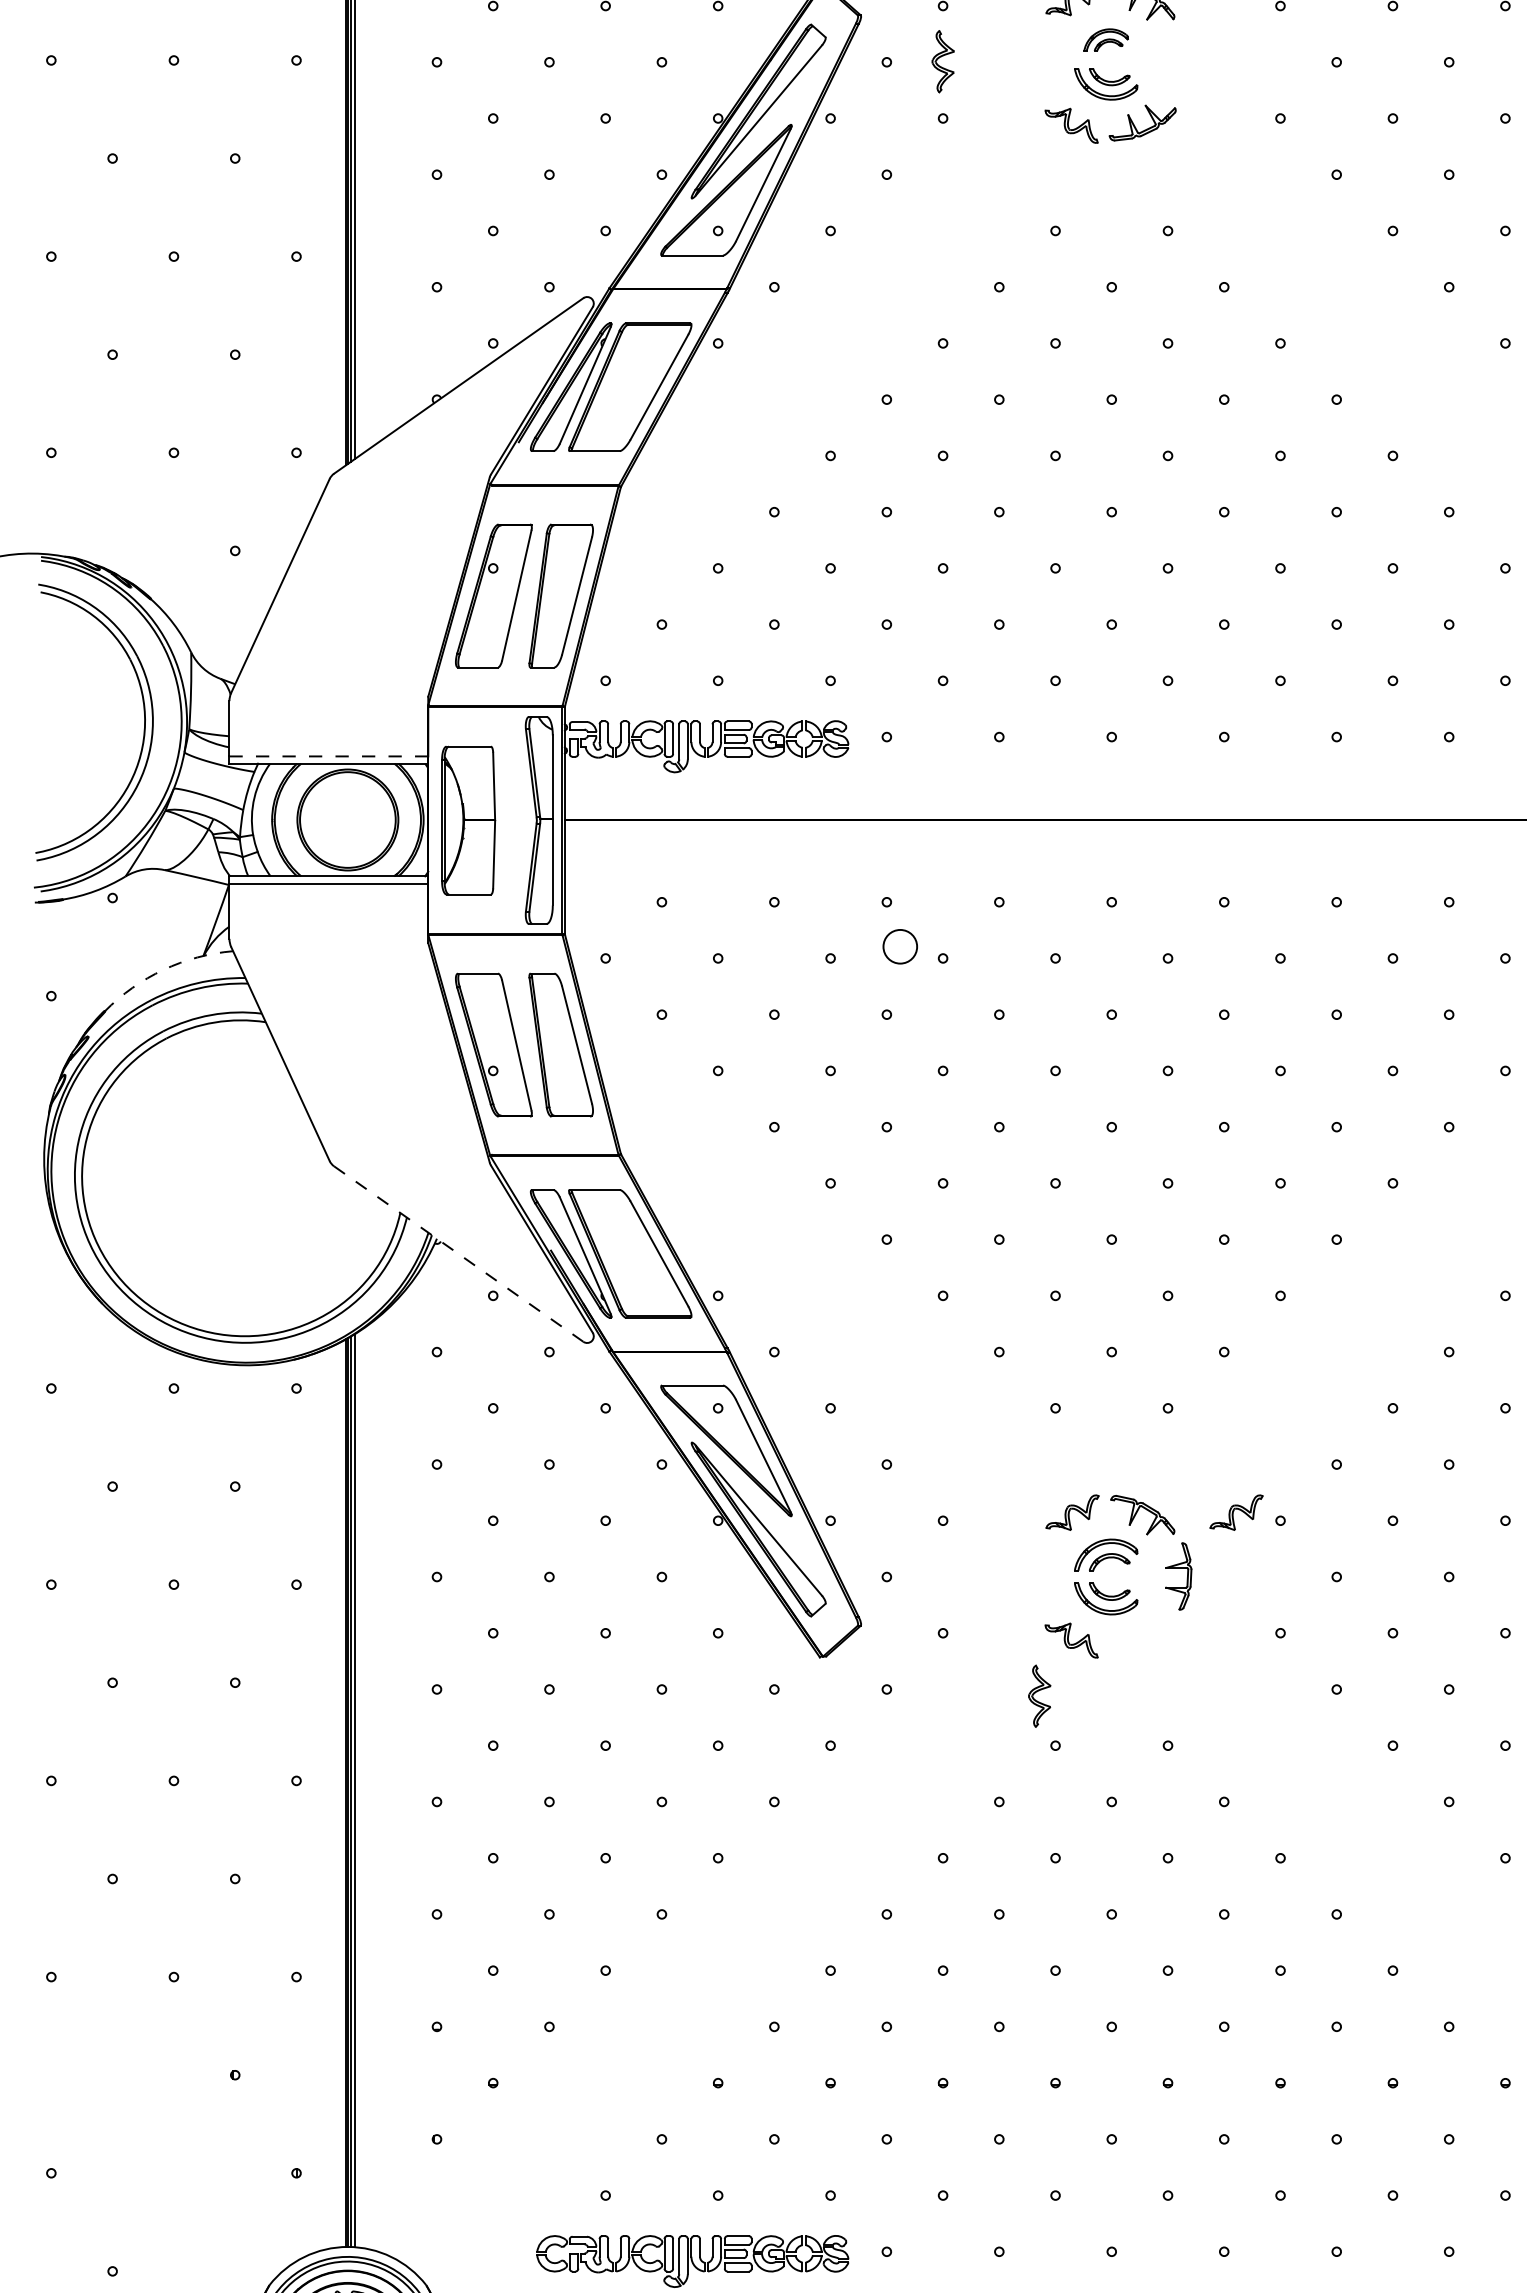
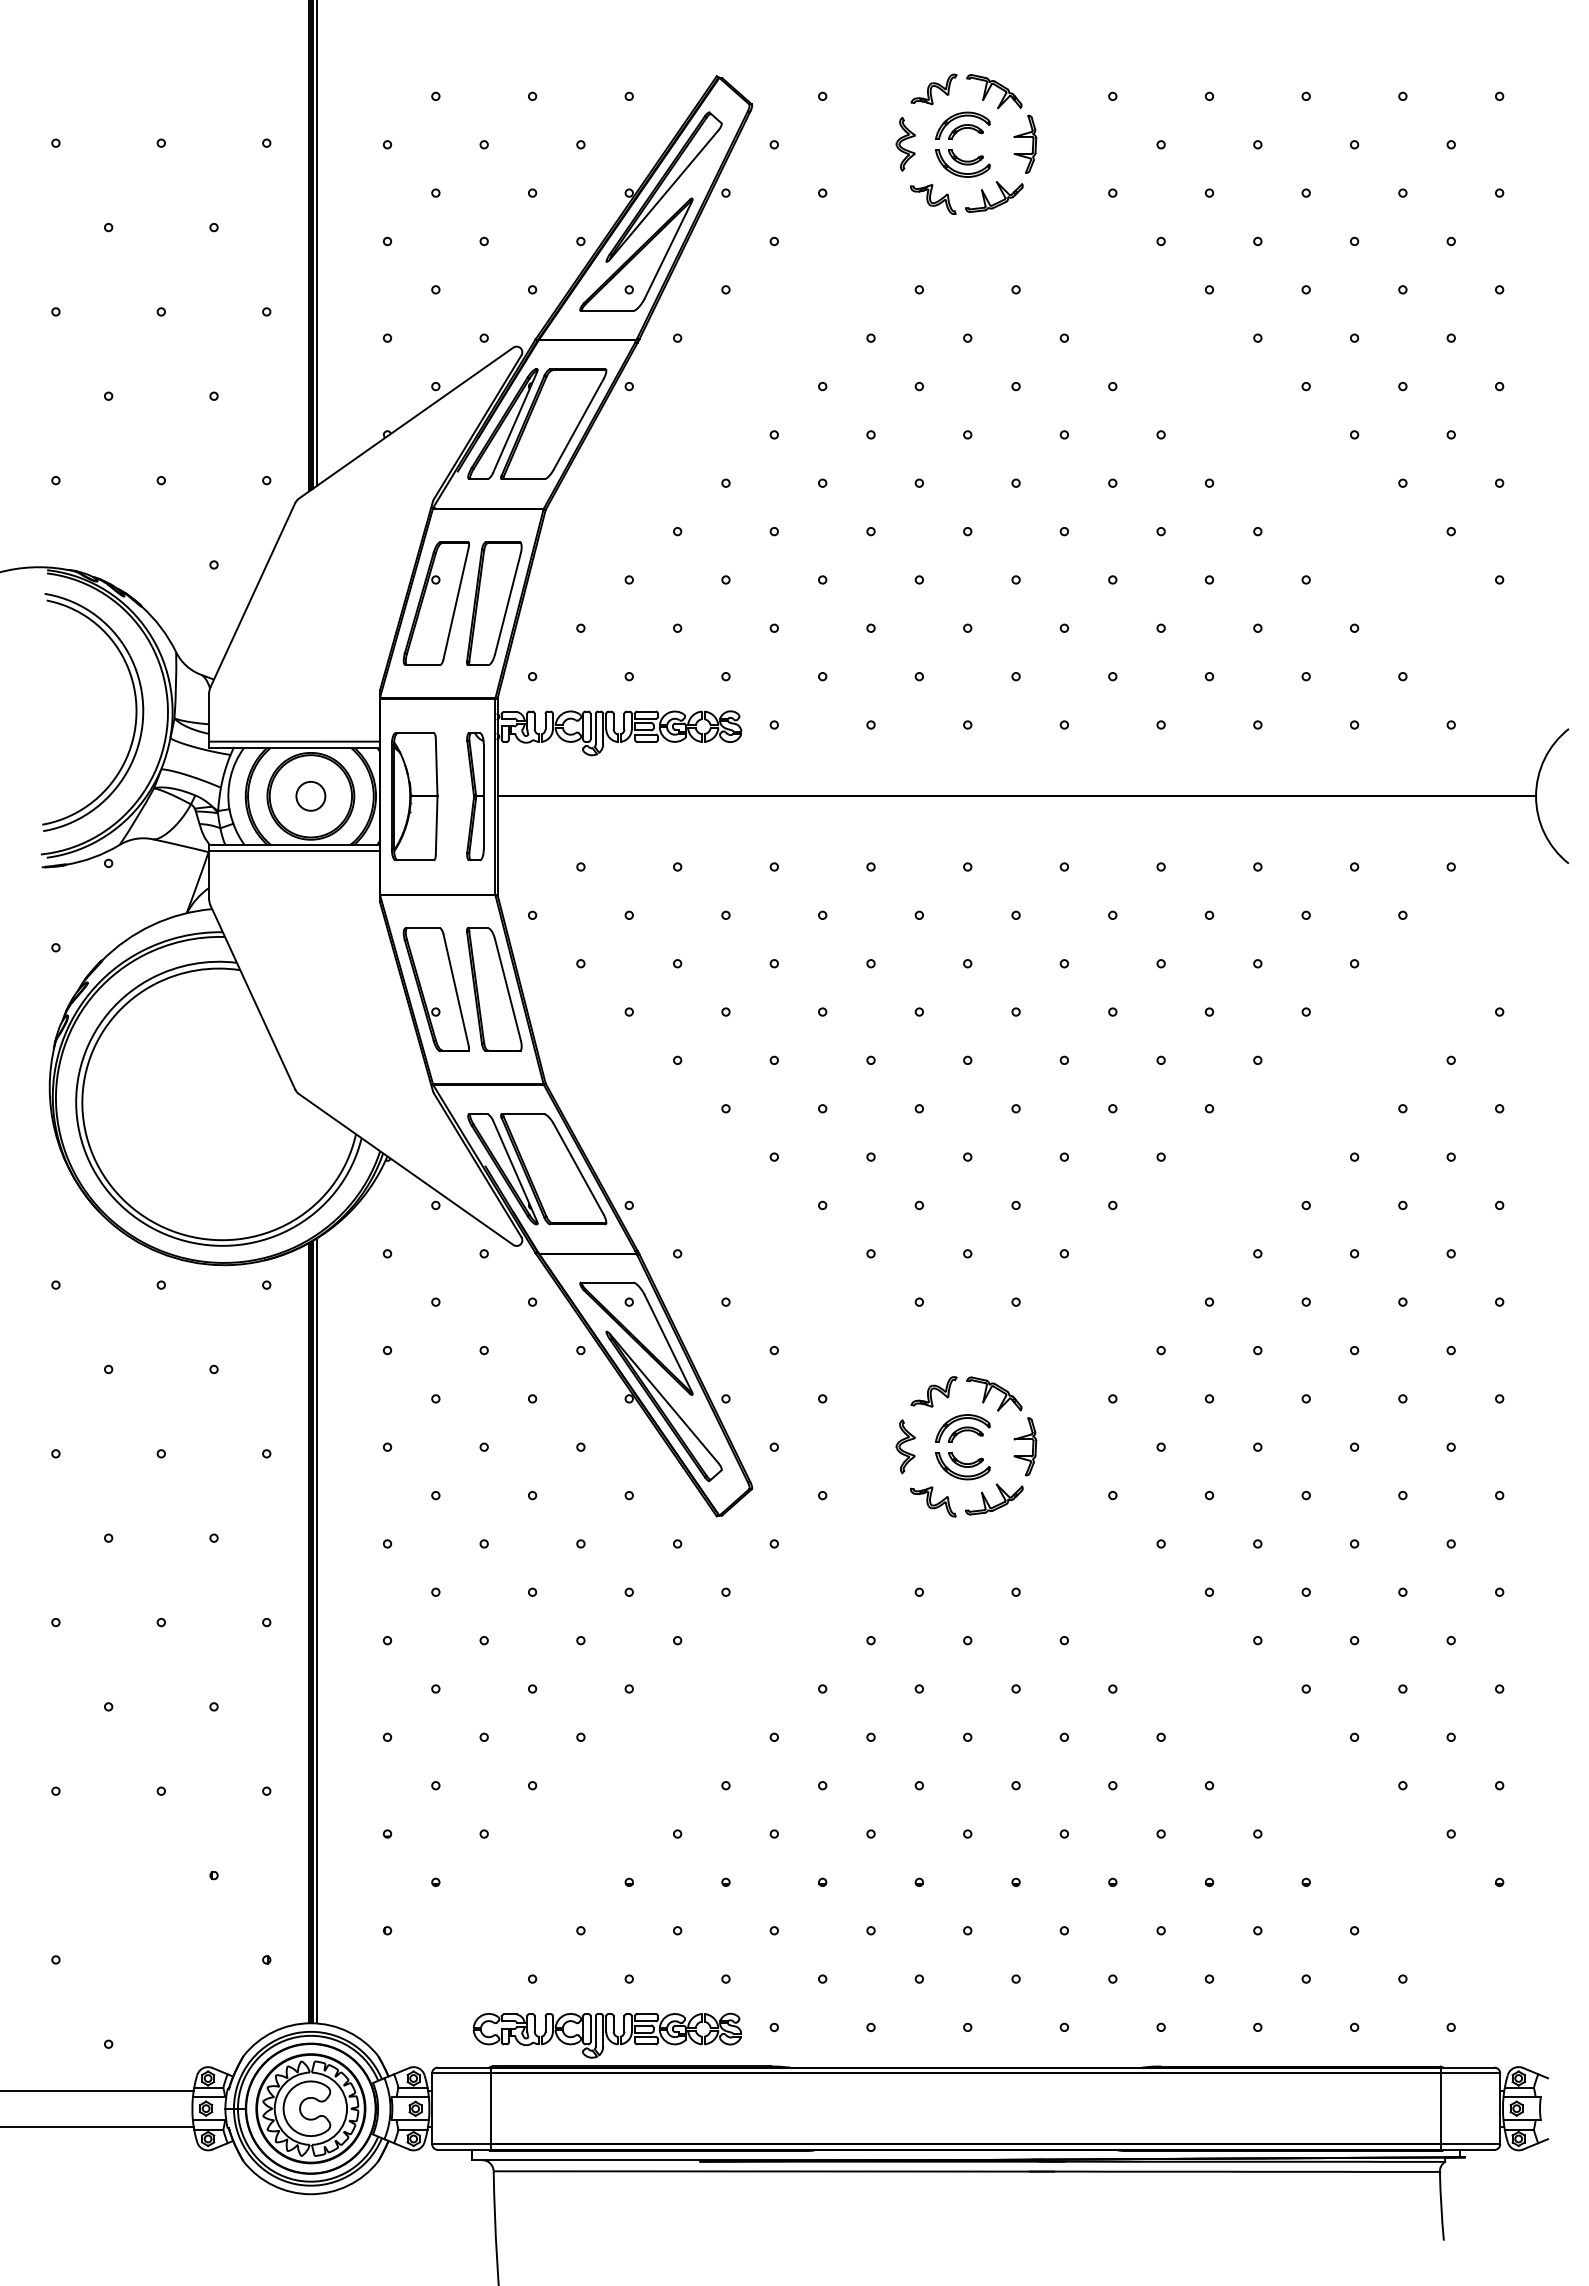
part: (1105, 39) -> (962, 125), size x1.43
part: (1178, 60) -> (1025, 143), added
part: (942, 61) -> (905, 144), moved
line: (328, 756) -> (294, 741), dashed -> solid
part: (539, 820) -> (475, 796), size x0.71
circle: (899, 946) -> (310, 796), moved
arc: (163, 970) -> (152, 925), dashed -> solid
line: (459, 1254) -> (406, 1169), dashed -> solid
part: (1235, 1512) -> (1074, 1391), removed
part: (1142, 1637) -> (994, 1499), added
part: (1039, 1695) -> (905, 1446), moved

